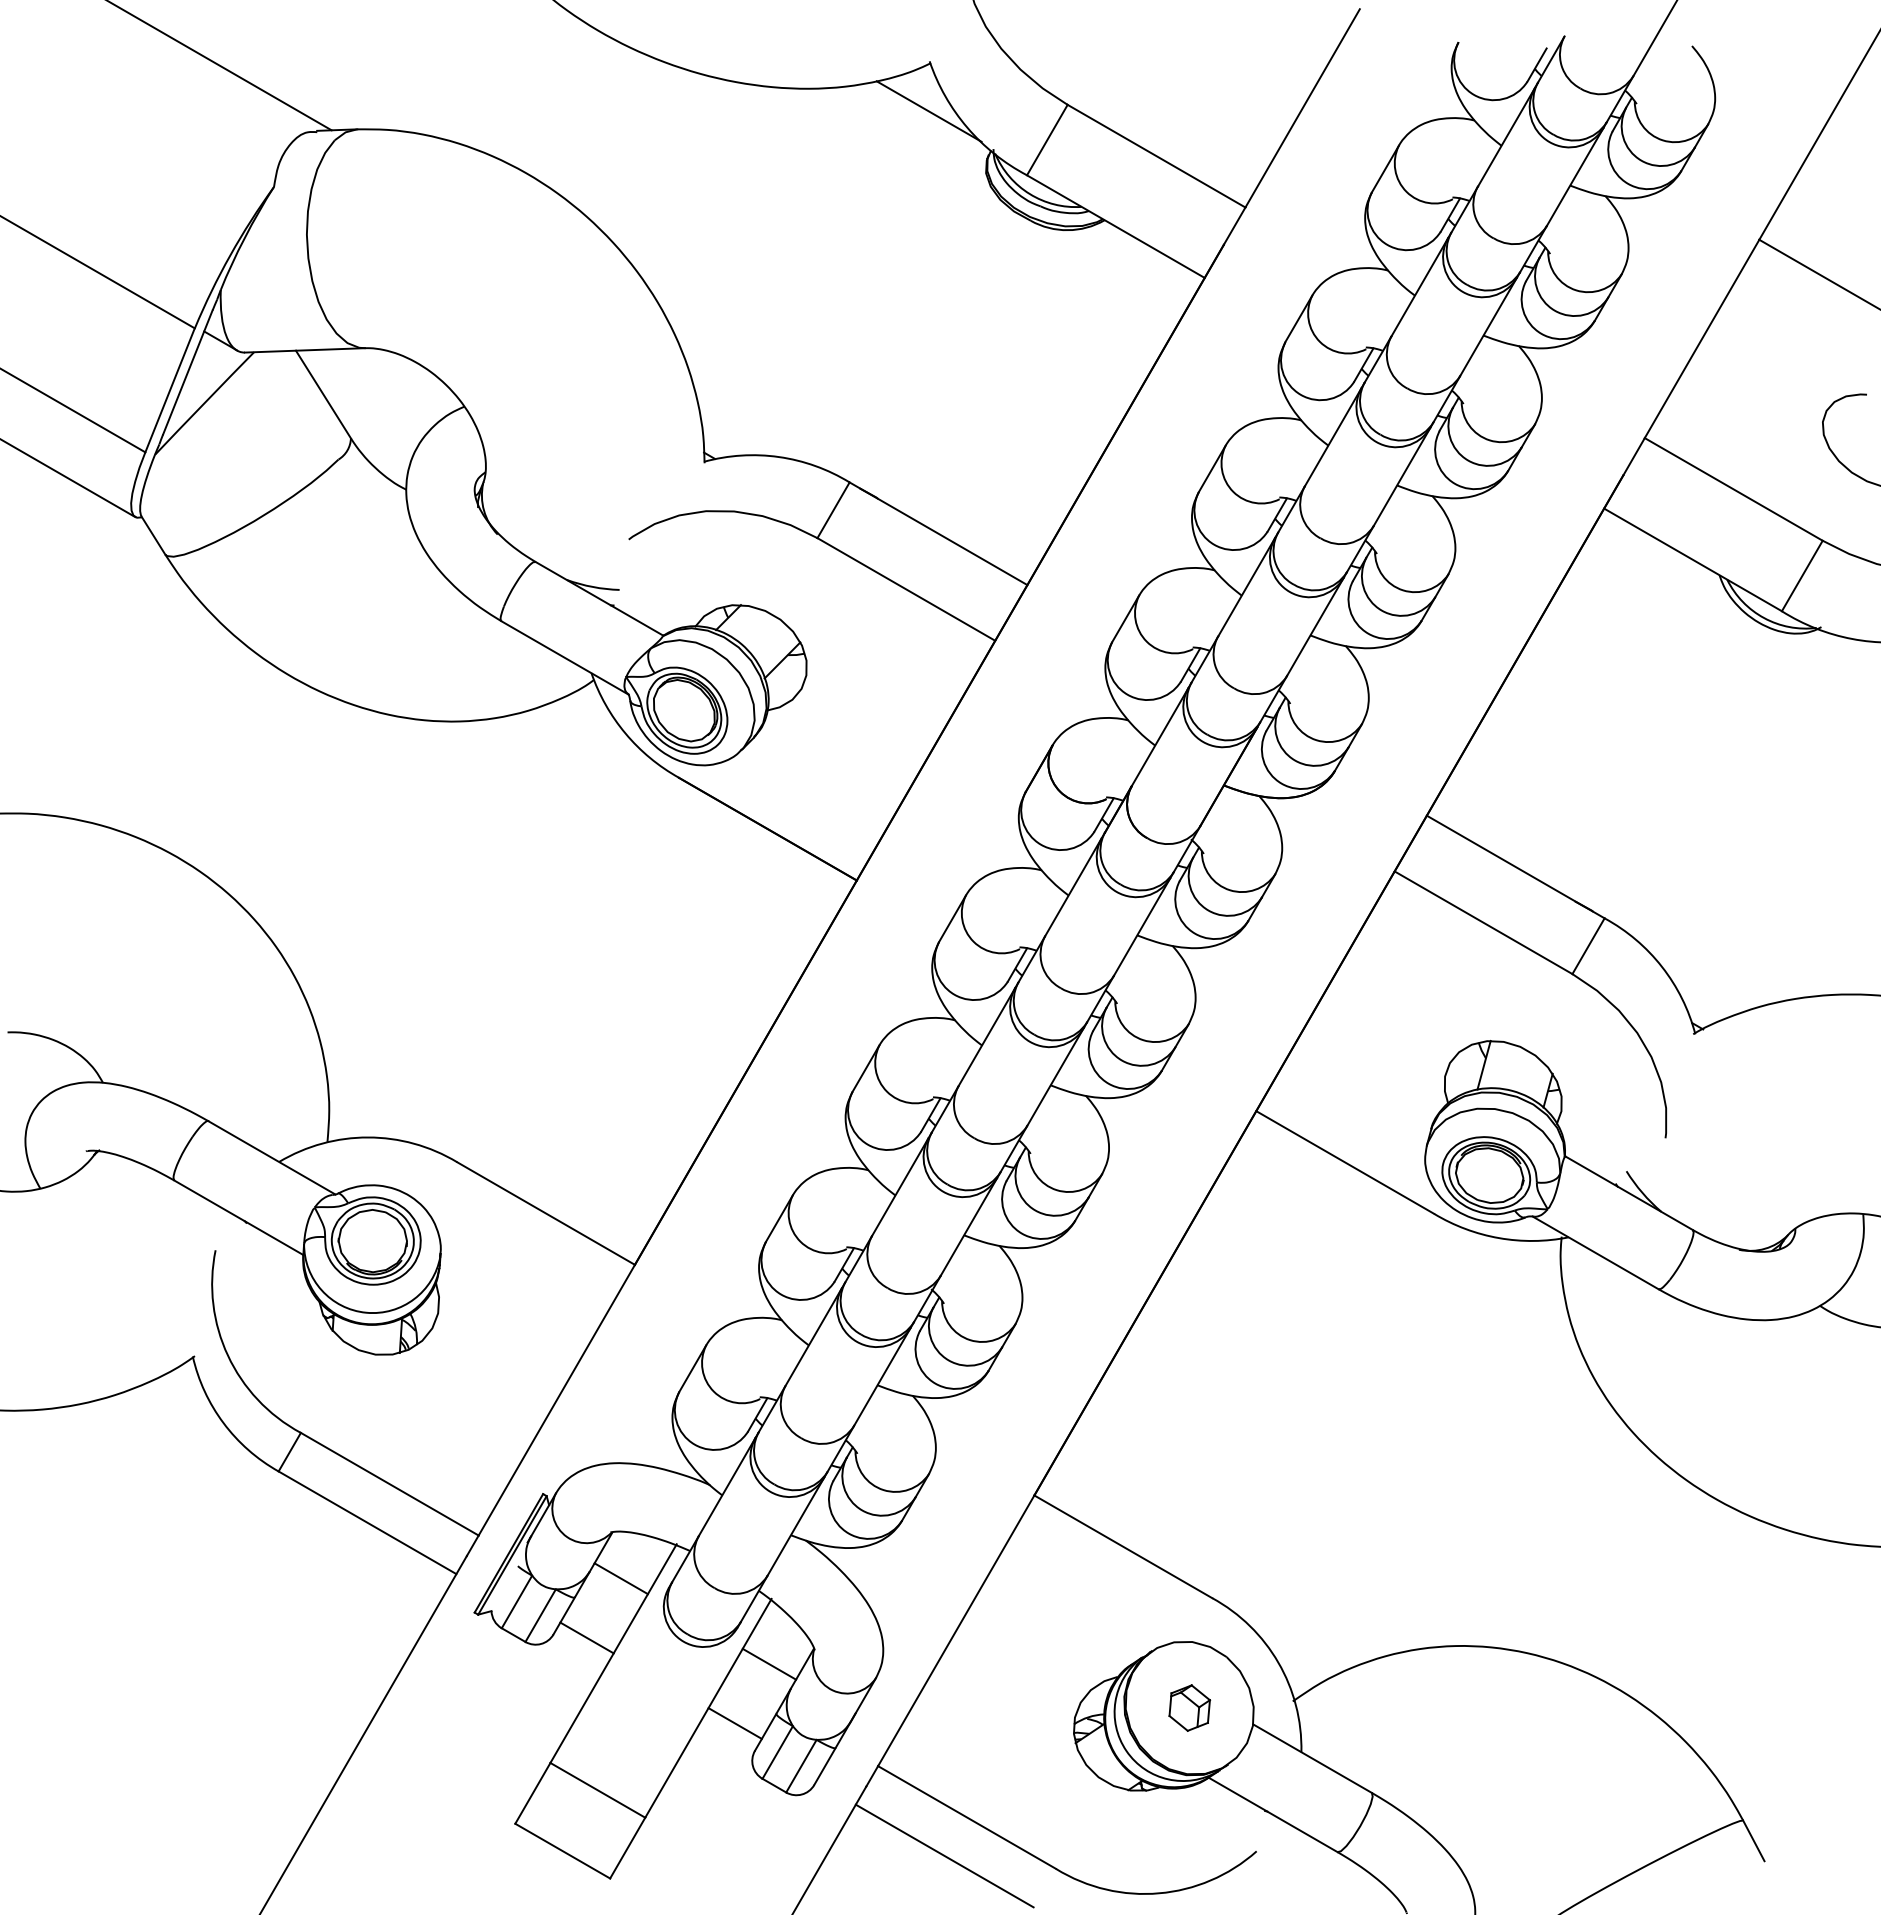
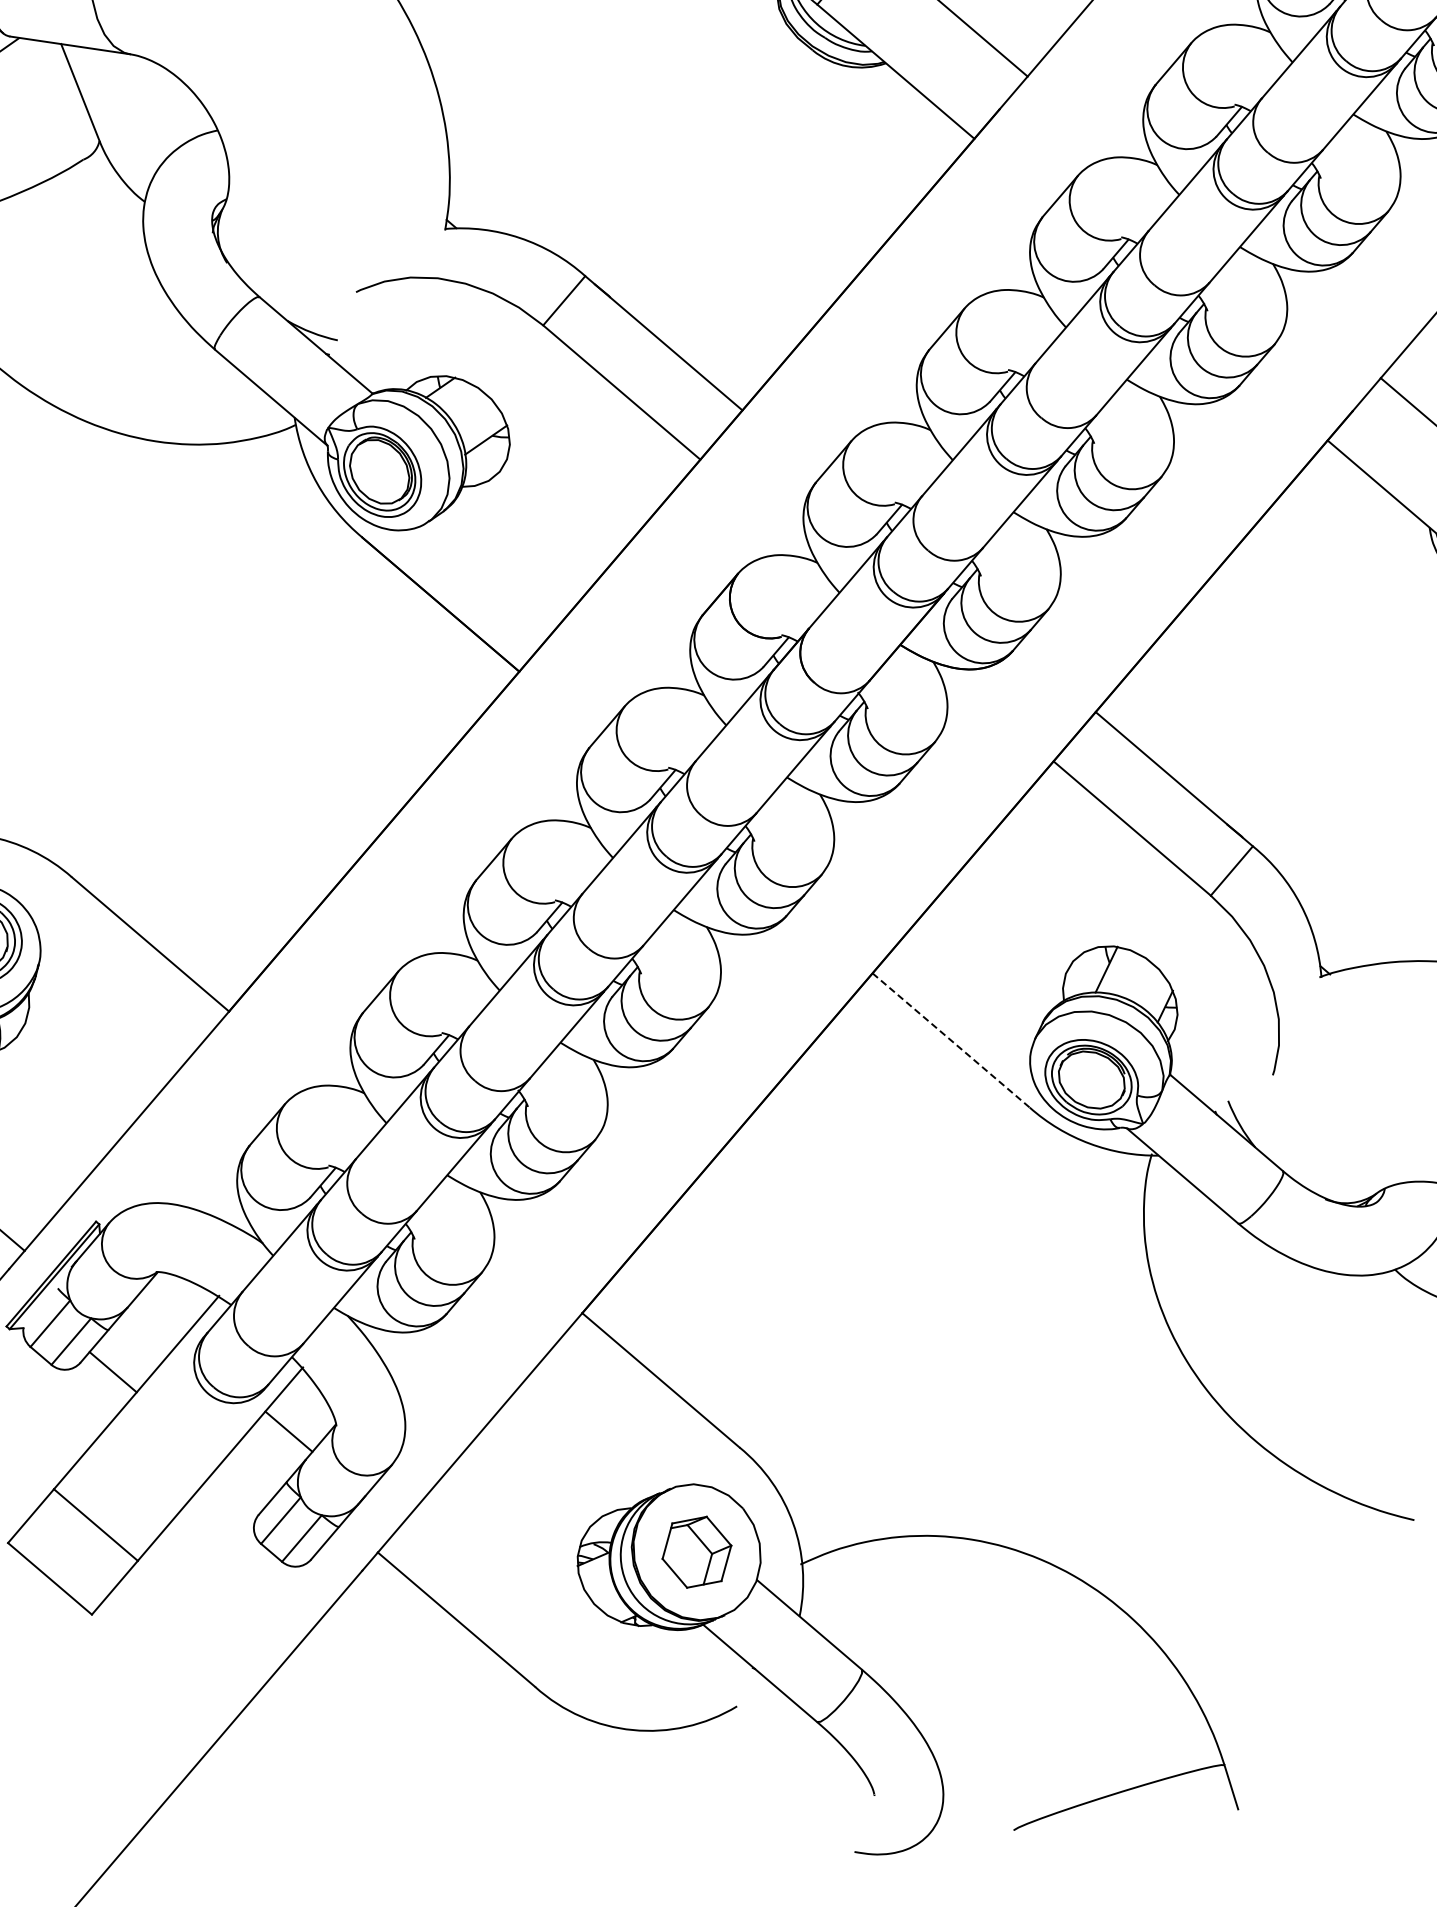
line: (1345, 1162) -> (951, 1040), solid -> dashed
line: (620, 1578) -> (157, 1319), removed
part: (1189, 1707) -> (697, 1551), size x1.6
line: (734, 1723) -> (243, 1483), removed
line: (944, 1855) -> (427, 1653), removed

